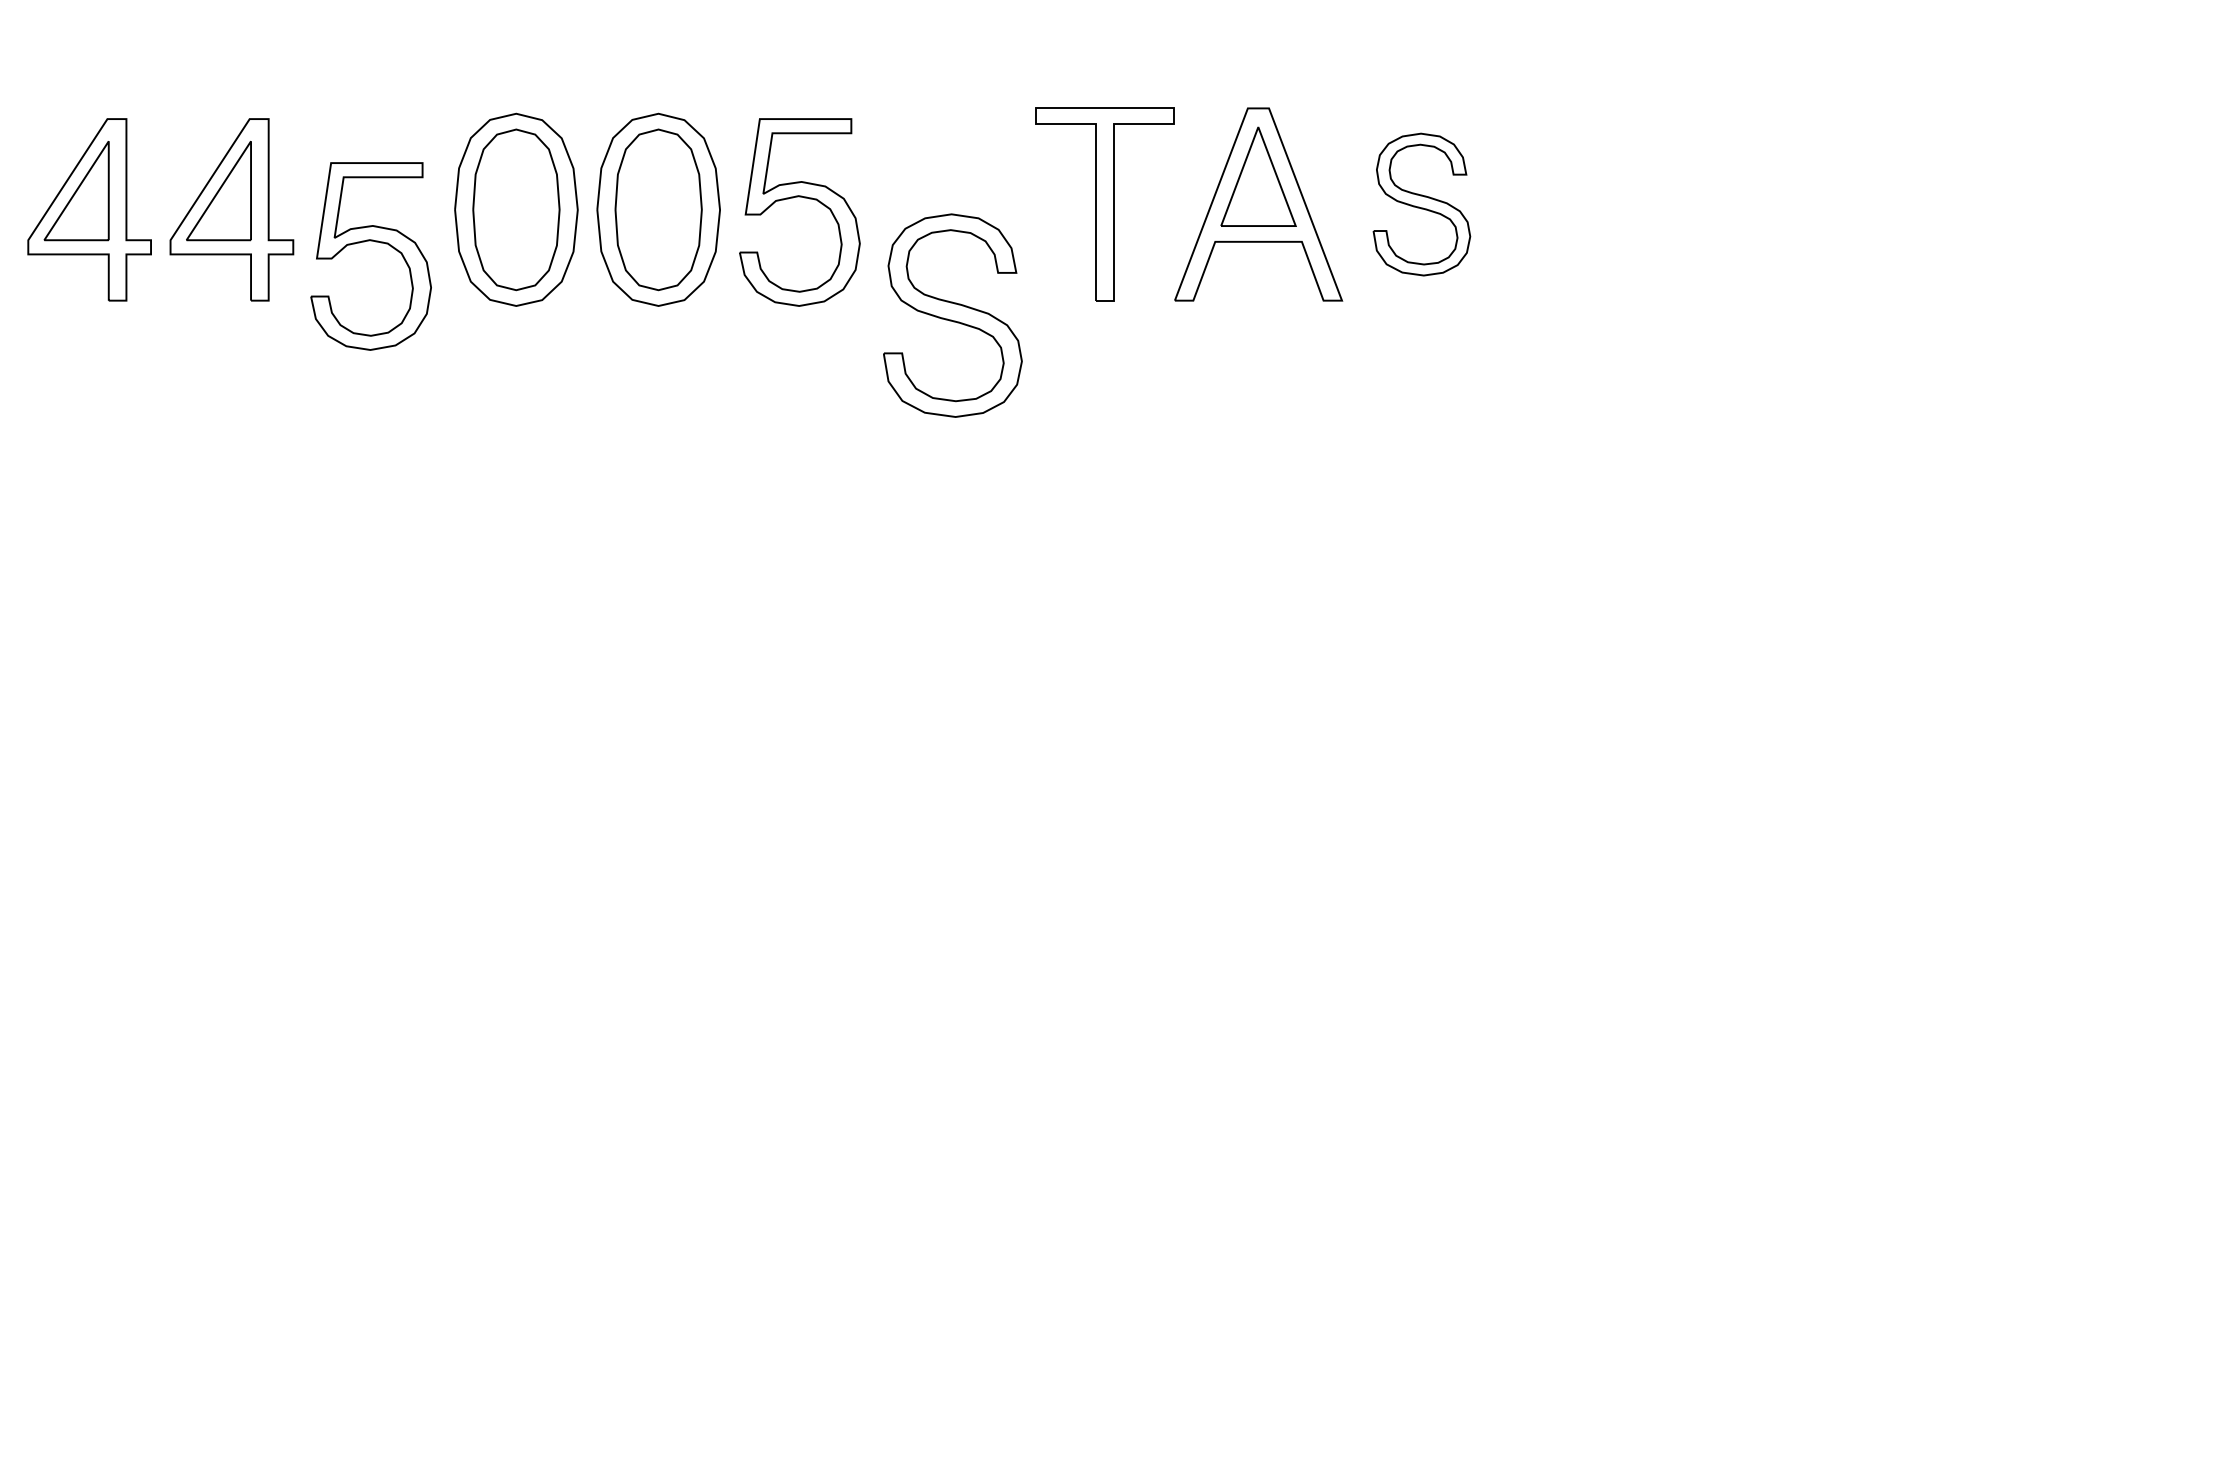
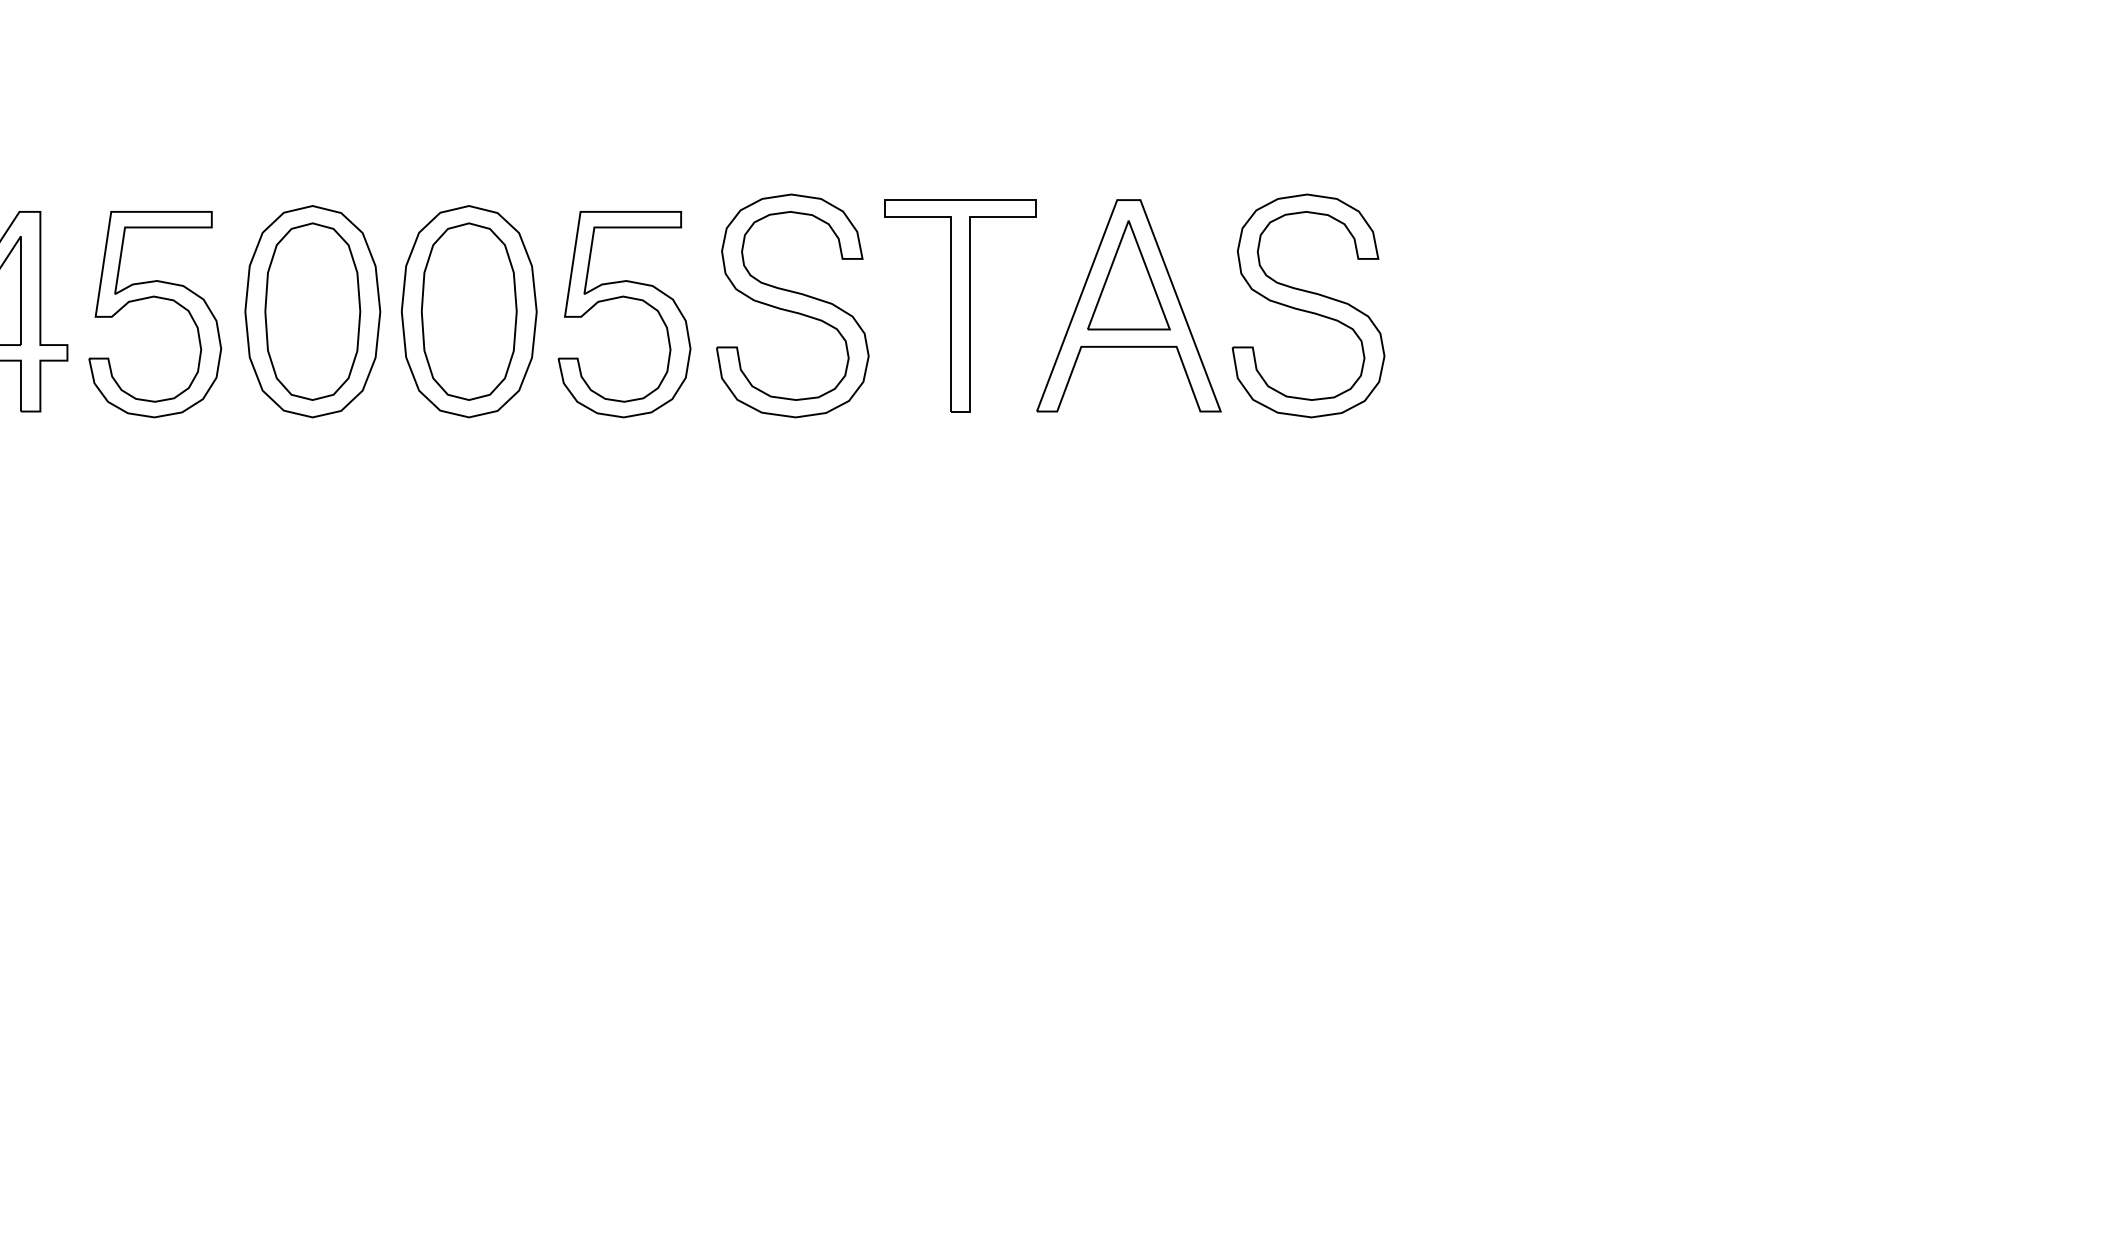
part: (1421, 204) -> (1308, 305), size x1.43
part: (375, 242) -> (160, 299), moved
part: (952, 315) -> (792, 305), moved

